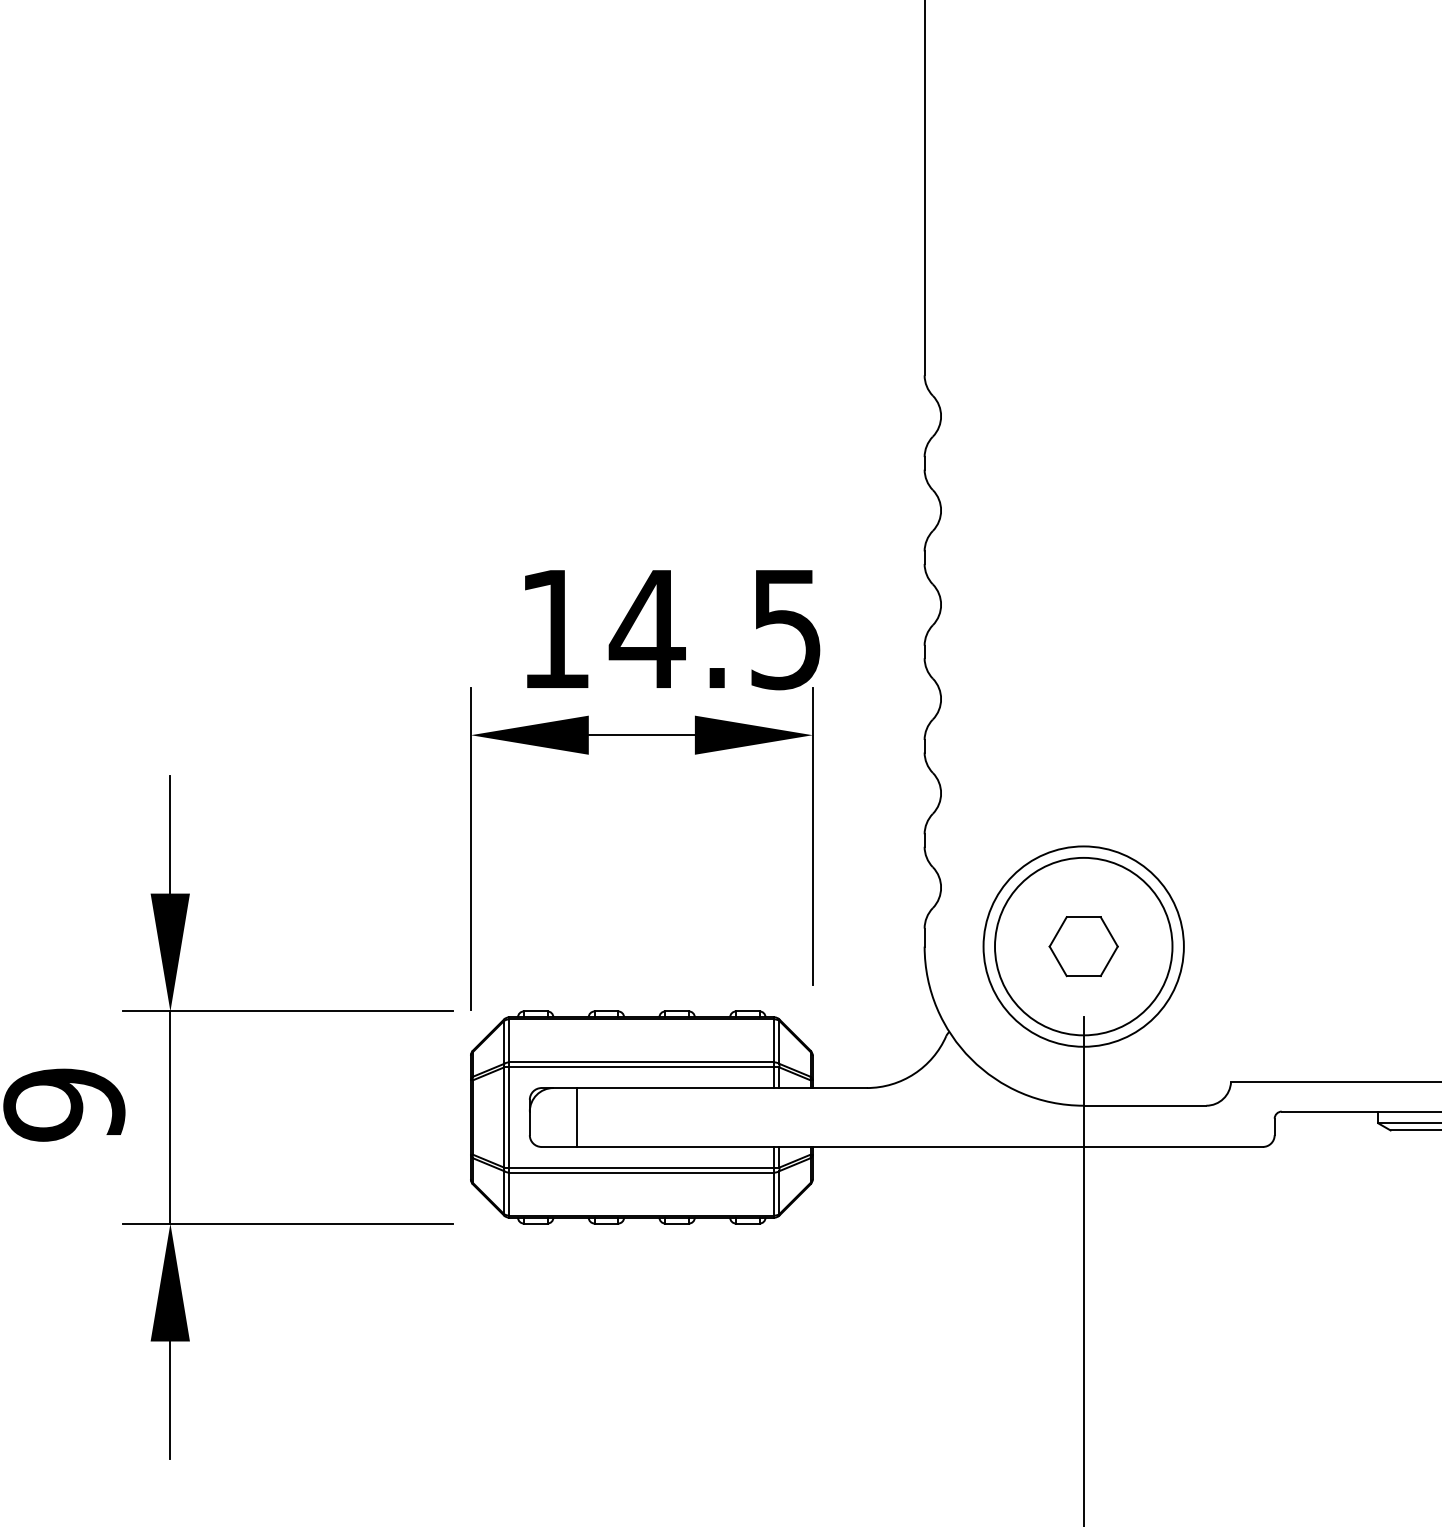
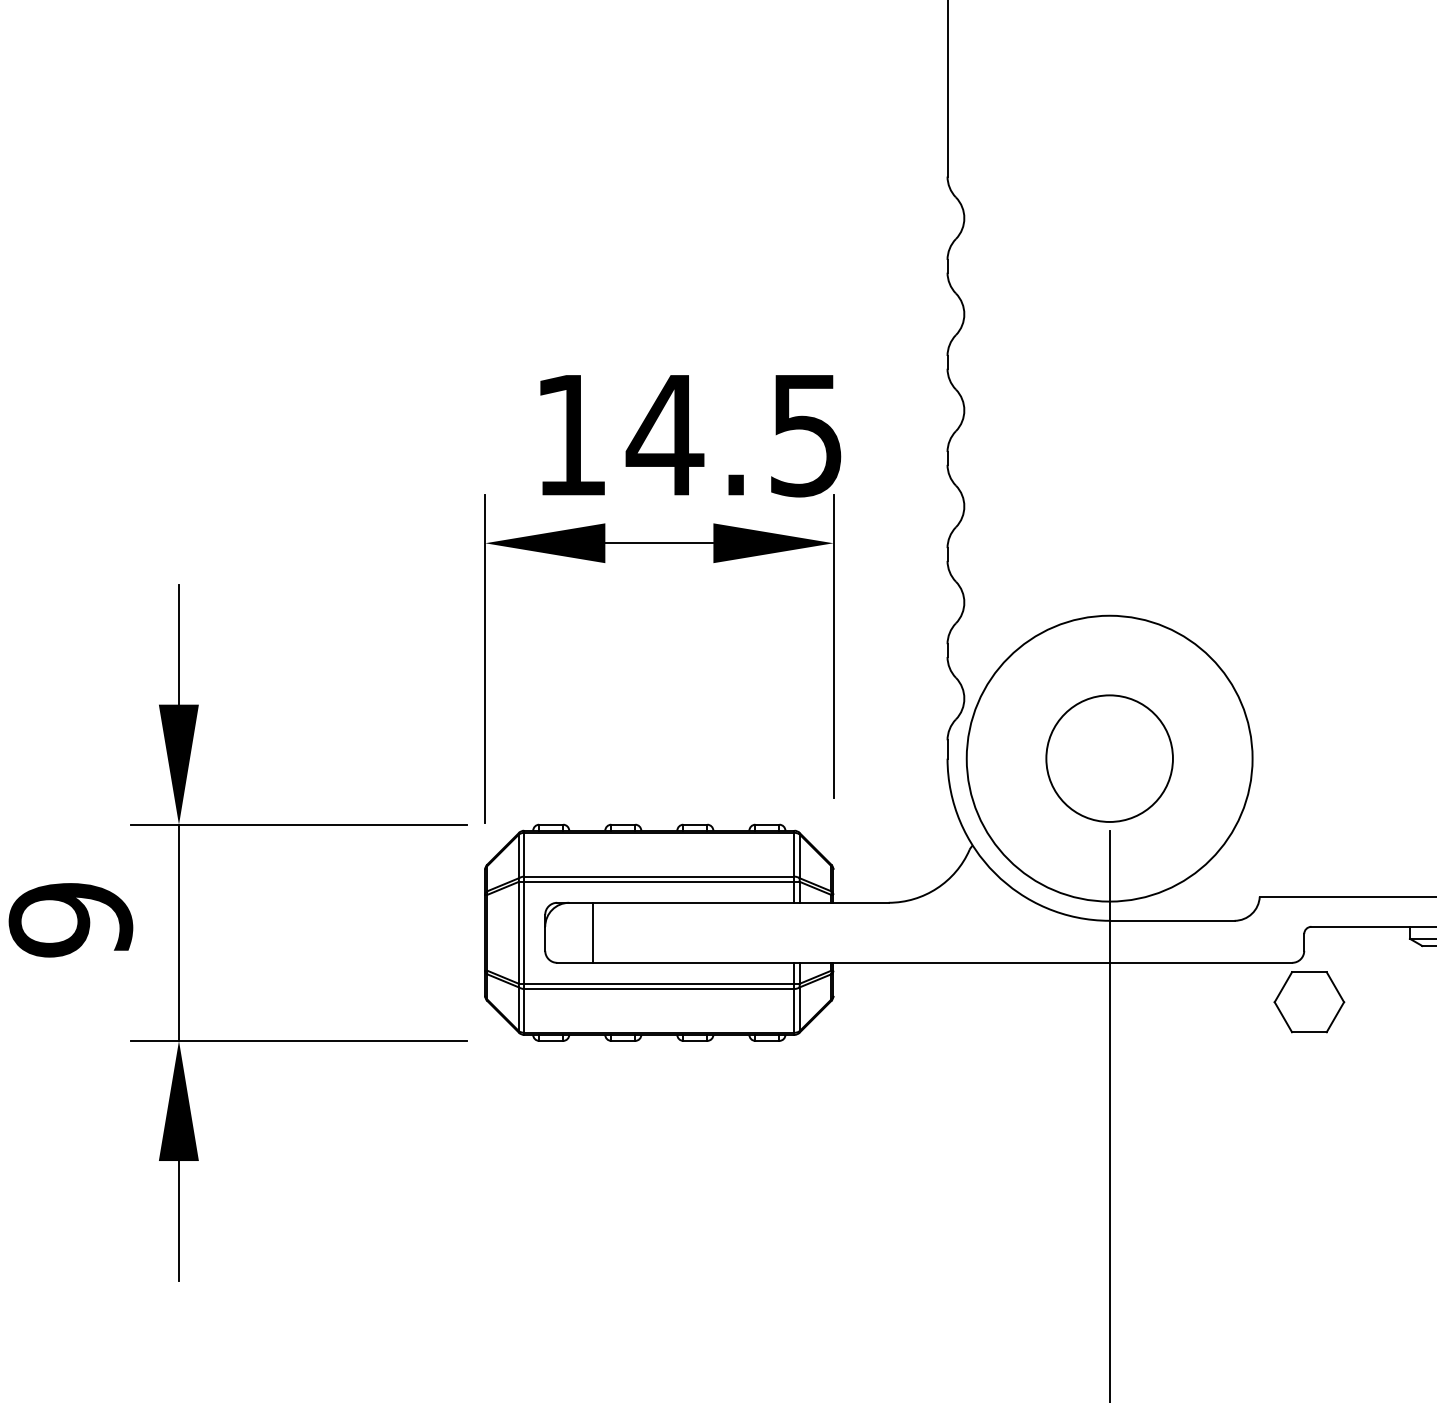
circle: (1083, 946) -> (1109, 758), size x0.7
circle: (1083, 946) -> (1109, 758), size x1.4
part: (1083, 946) -> (1309, 1002), moved

